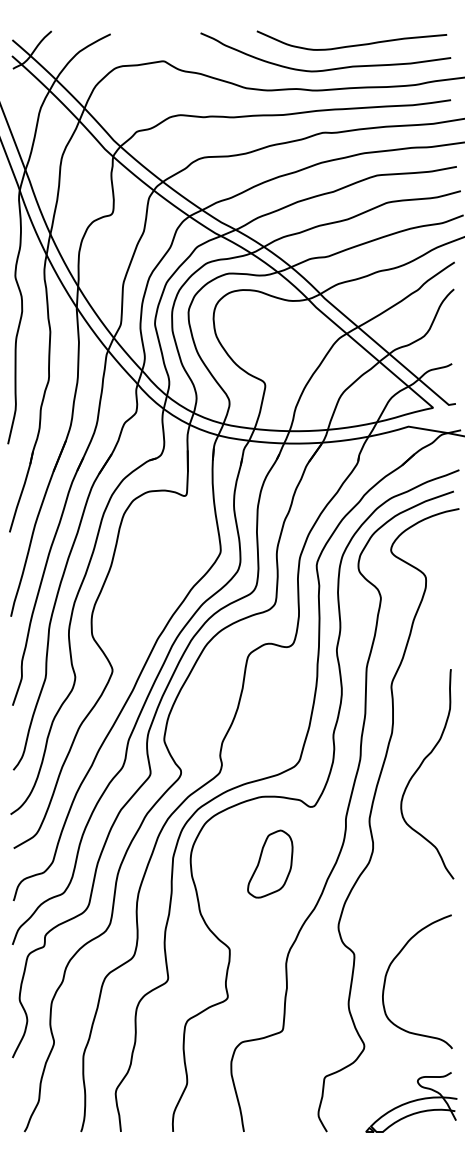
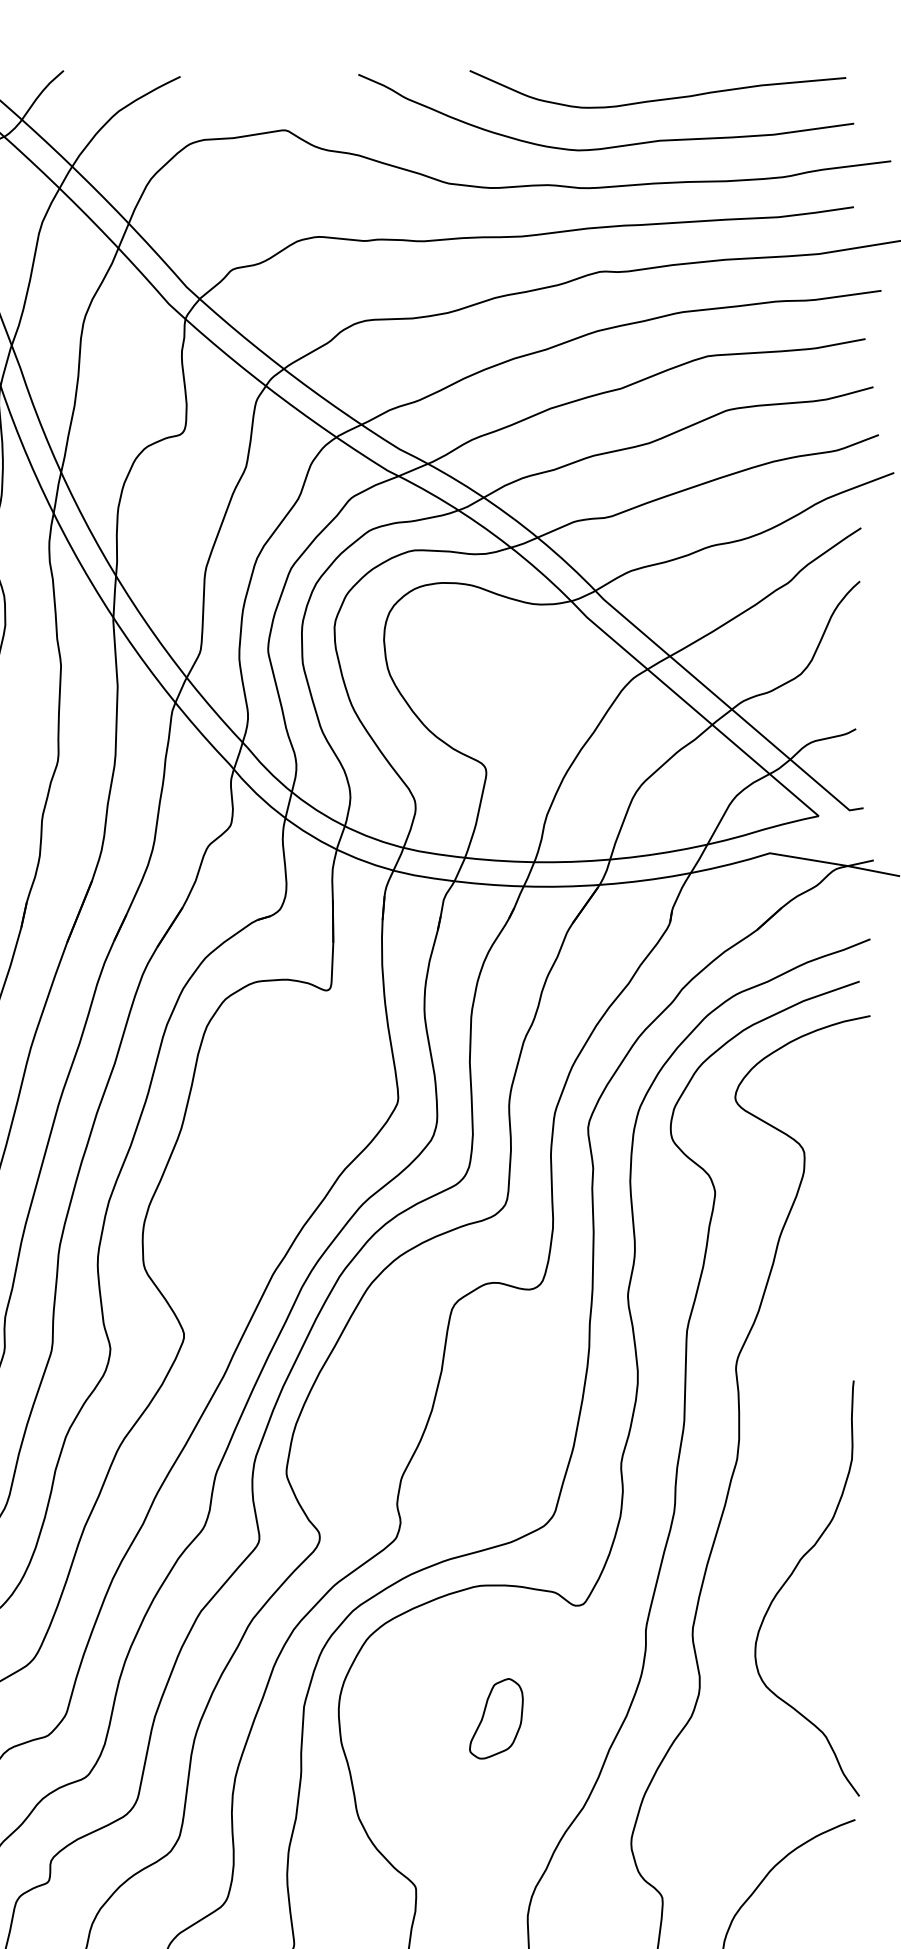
curve: (418, 770) -> (789, 1581), moved
part: (270, 863) -> (496, 1717), size x0.6

